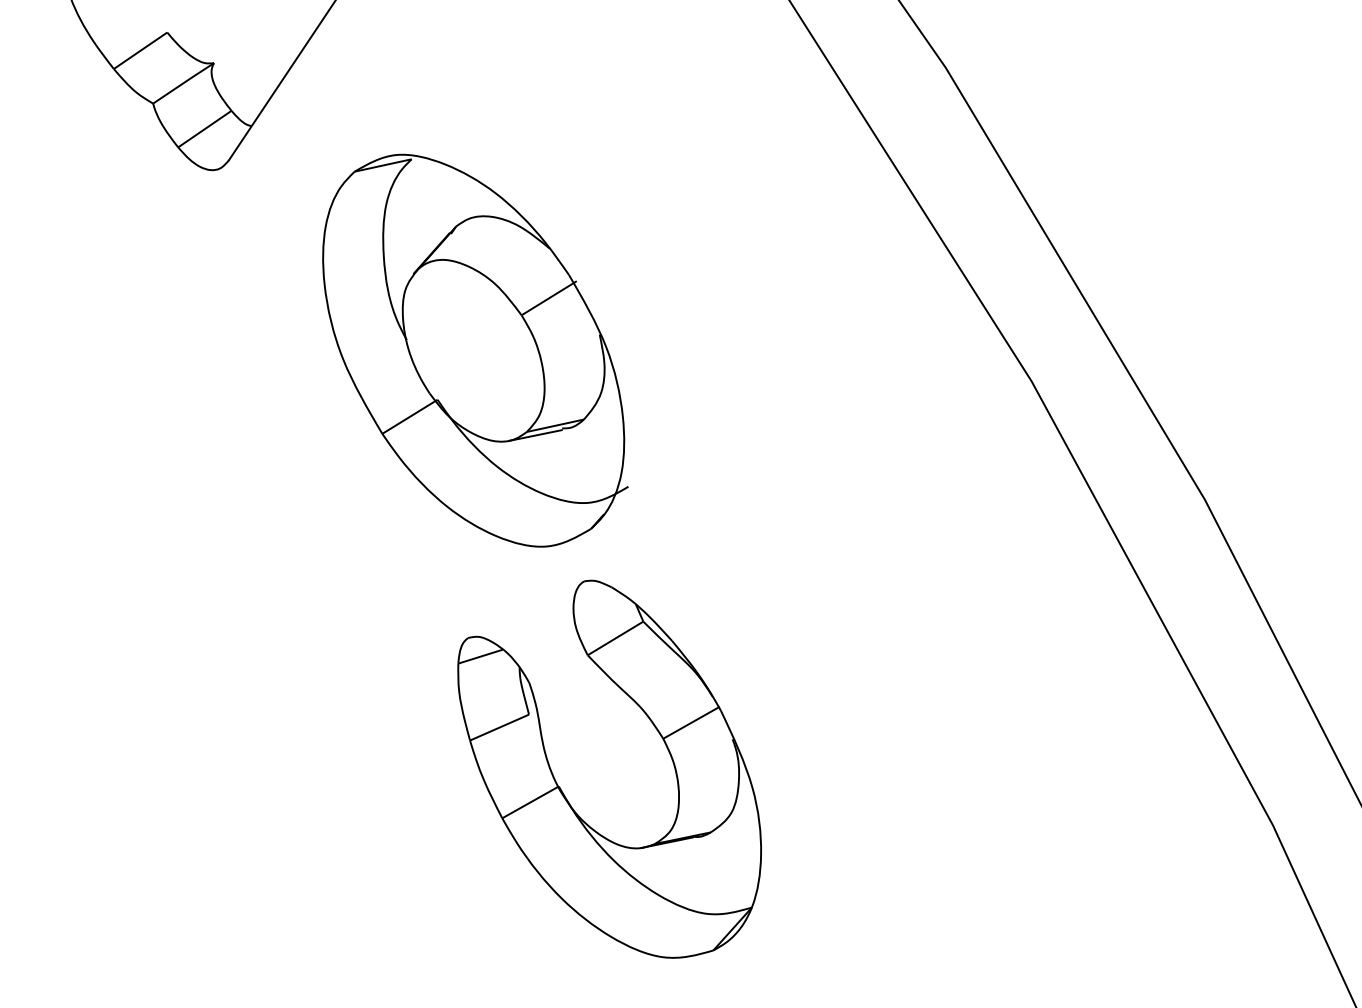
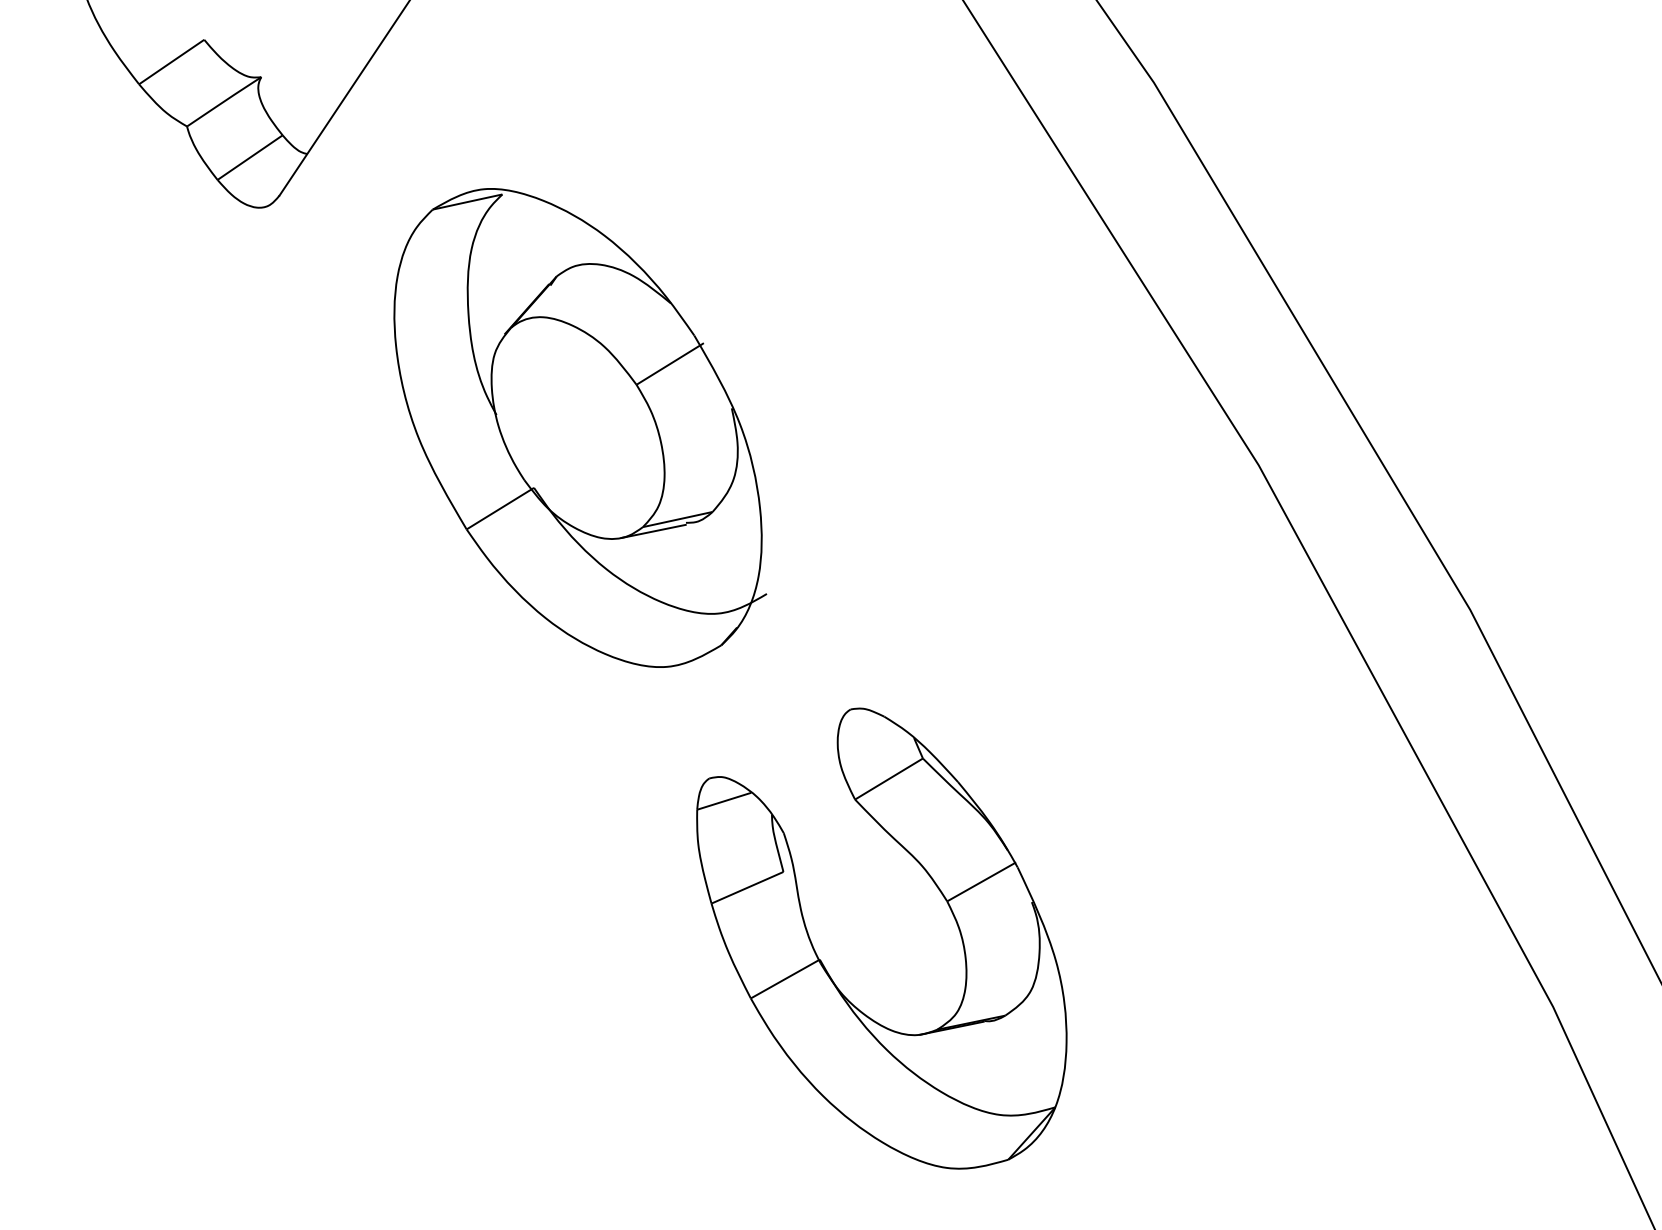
part: (565, 795) -> (827, 970), moved

